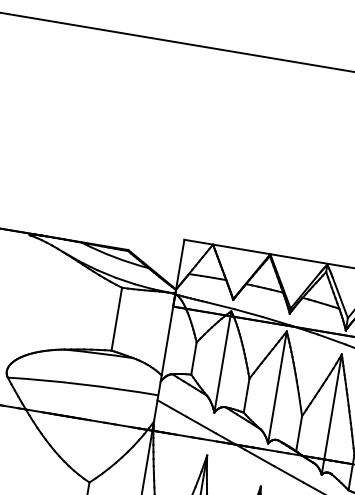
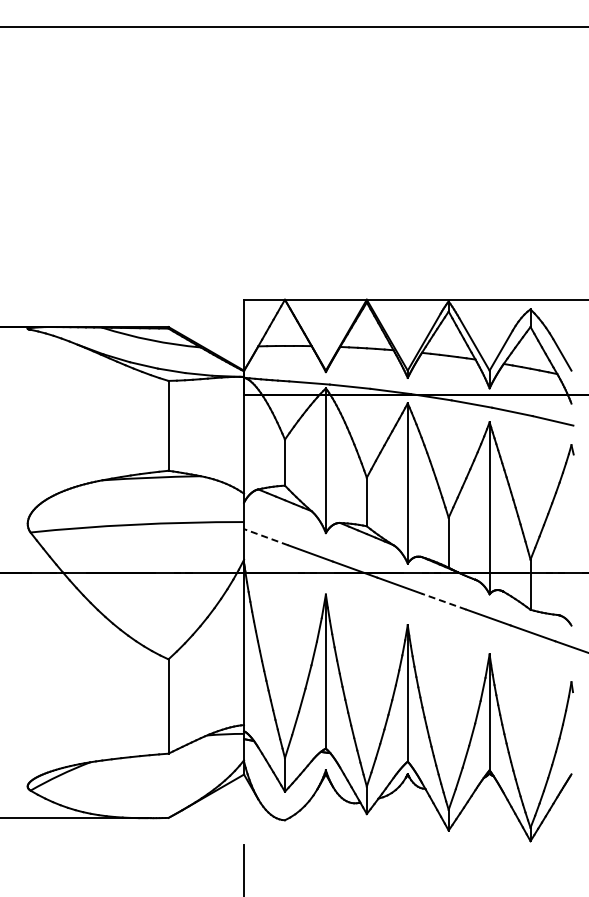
line: (172, 408) -> (266, 537), solid -> dashed
line: (289, 474) -> (444, 601), solid -> dashed

